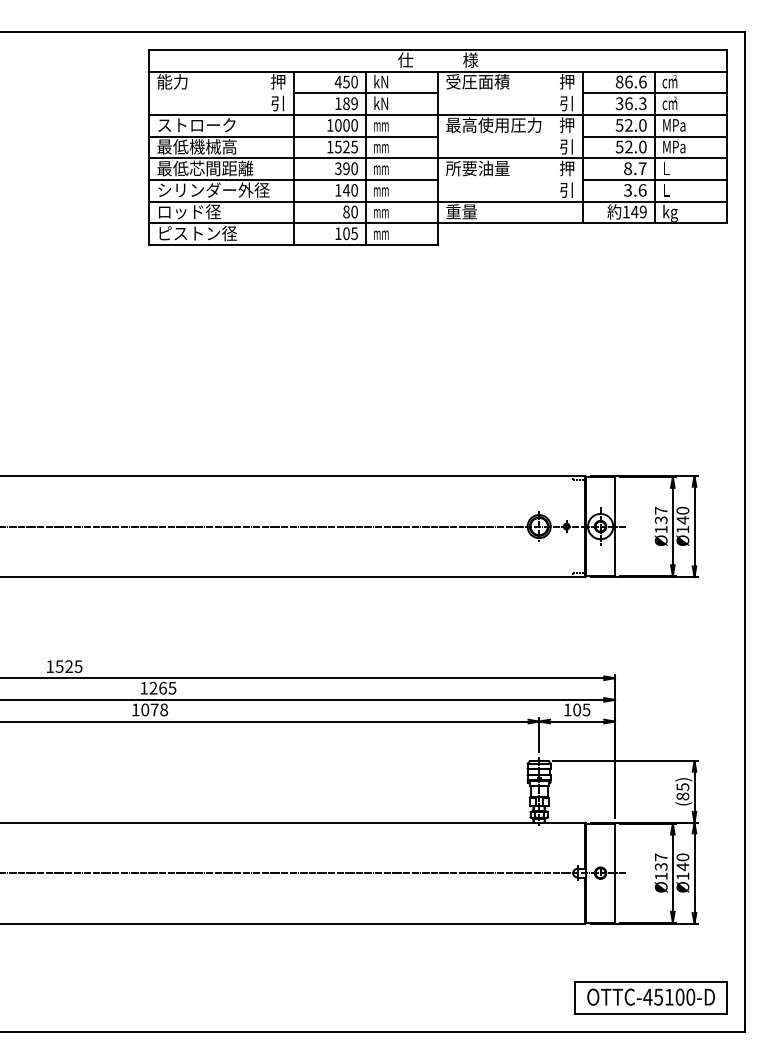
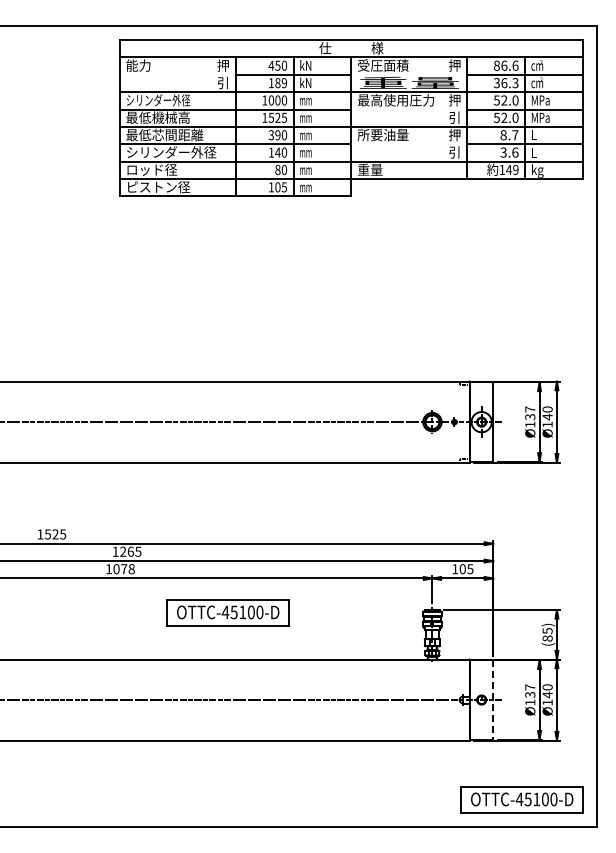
text: (510, 102) -> (409, 82), 引 -> 重量
text: (197, 125) -> (158, 100), ストローク -> シリンダー外径
part: (283, 763) -> (227, 612), added
line: (615, 873) -> (493, 700), solid -> dashed

